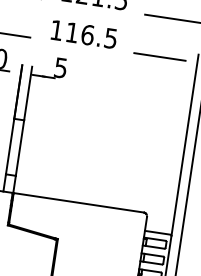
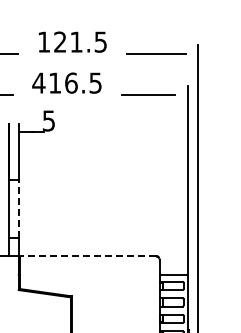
text: (56, 29) -> (38, 82), 116.5 -> 416.5
line: (20, 147) -> (19, 208), solid -> dashed
line: (78, 203) -> (87, 256), solid -> dashed

